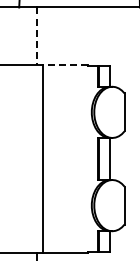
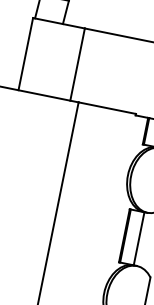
line: (36, 36) -> (77, 65), dashed -> solid
line: (65, 64) -> (106, 107), dashed -> solid

